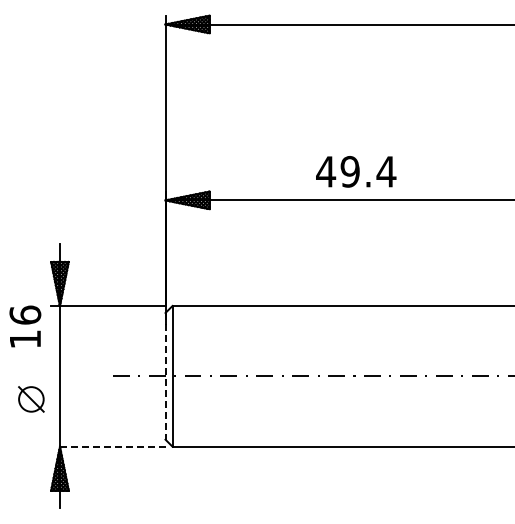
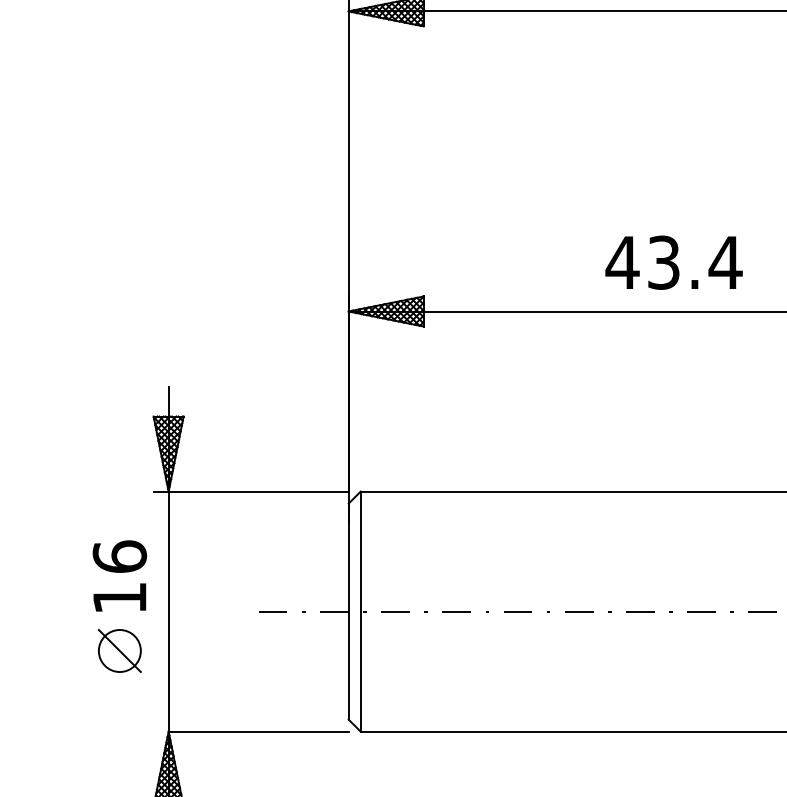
text: (349, 171) -> (662, 262), 49.4 -> 43.4
text: (25, 326) -> (120, 576), moved
line: (165, 376) -> (348, 611), dashed -> solid
line: (112, 446) -> (258, 731), dashed -> solid

